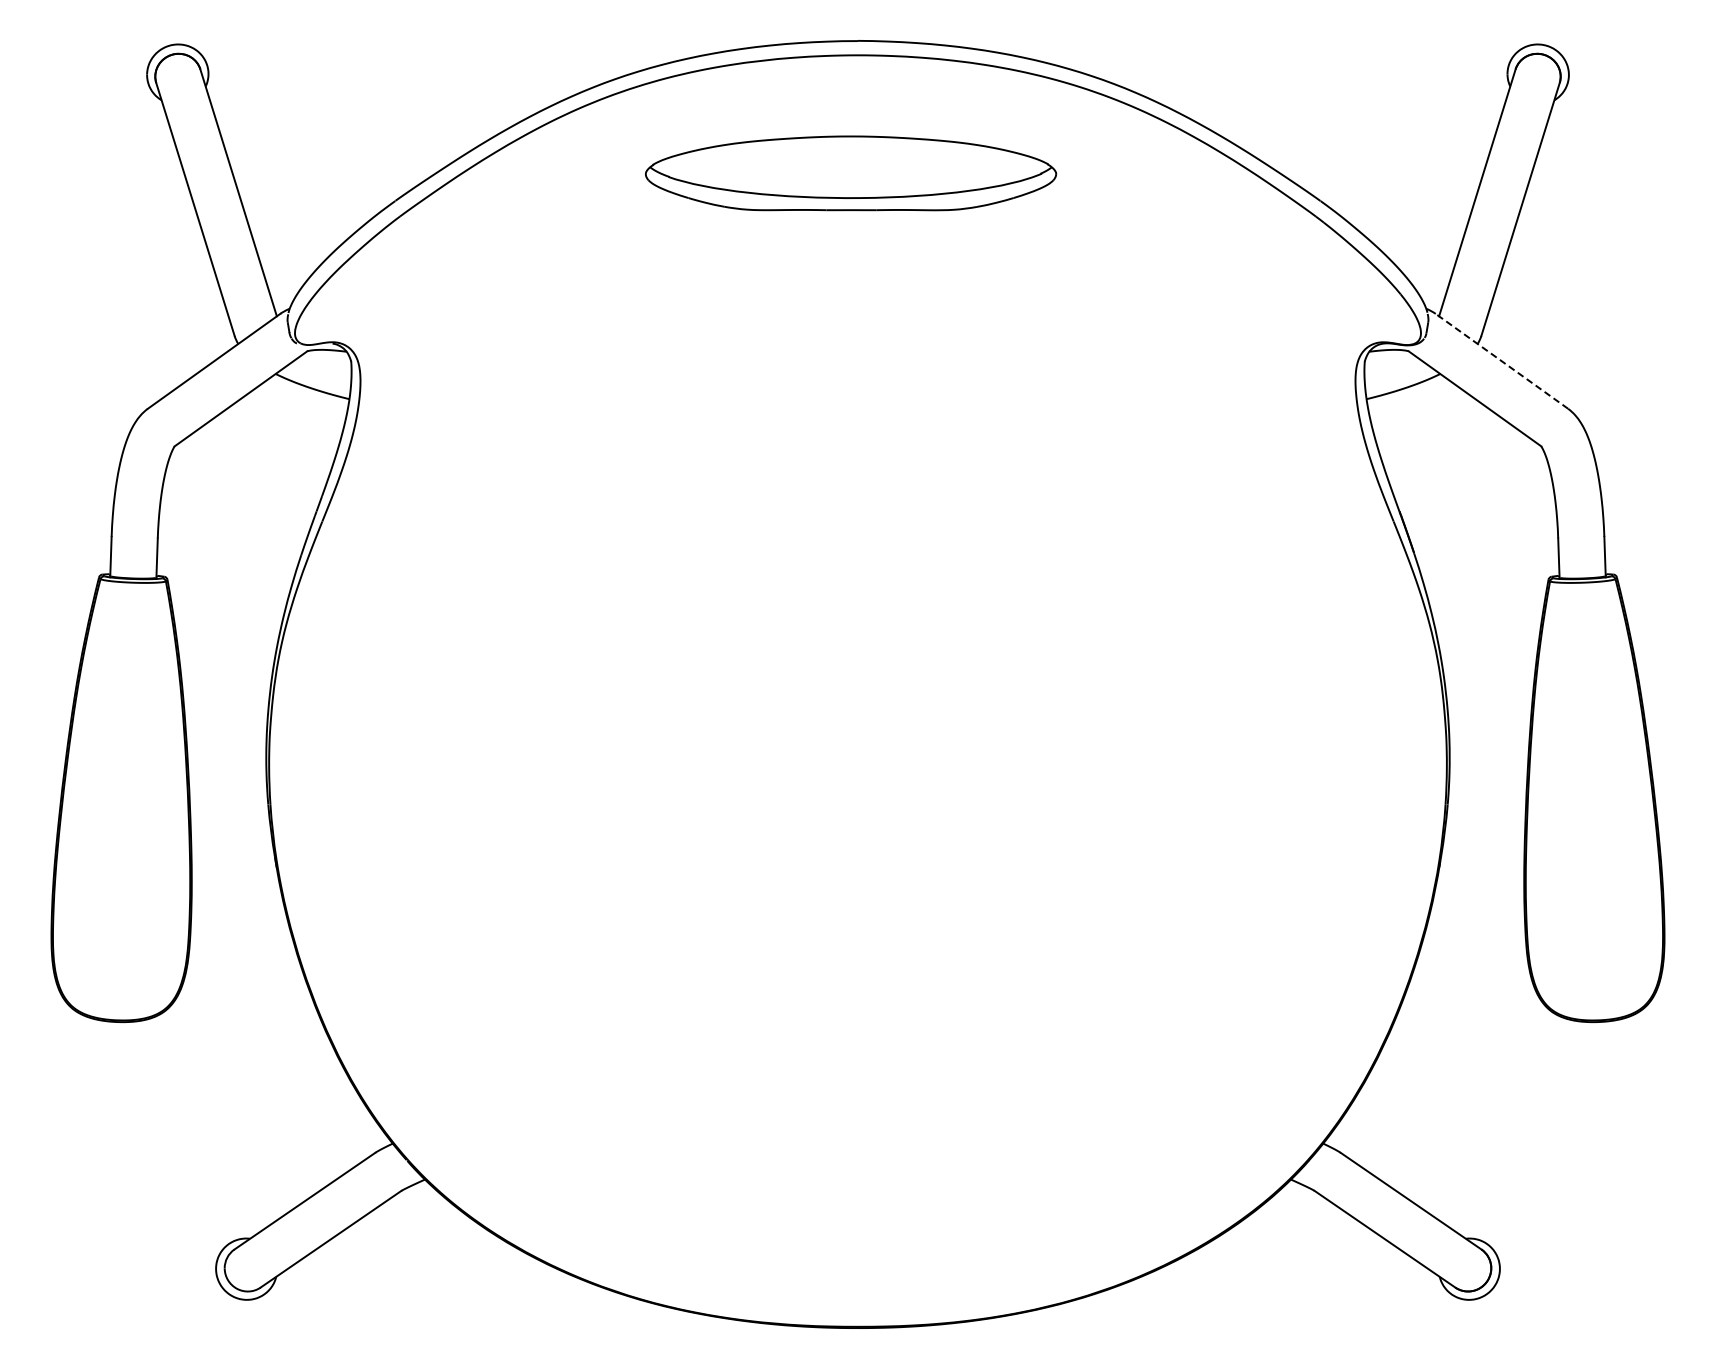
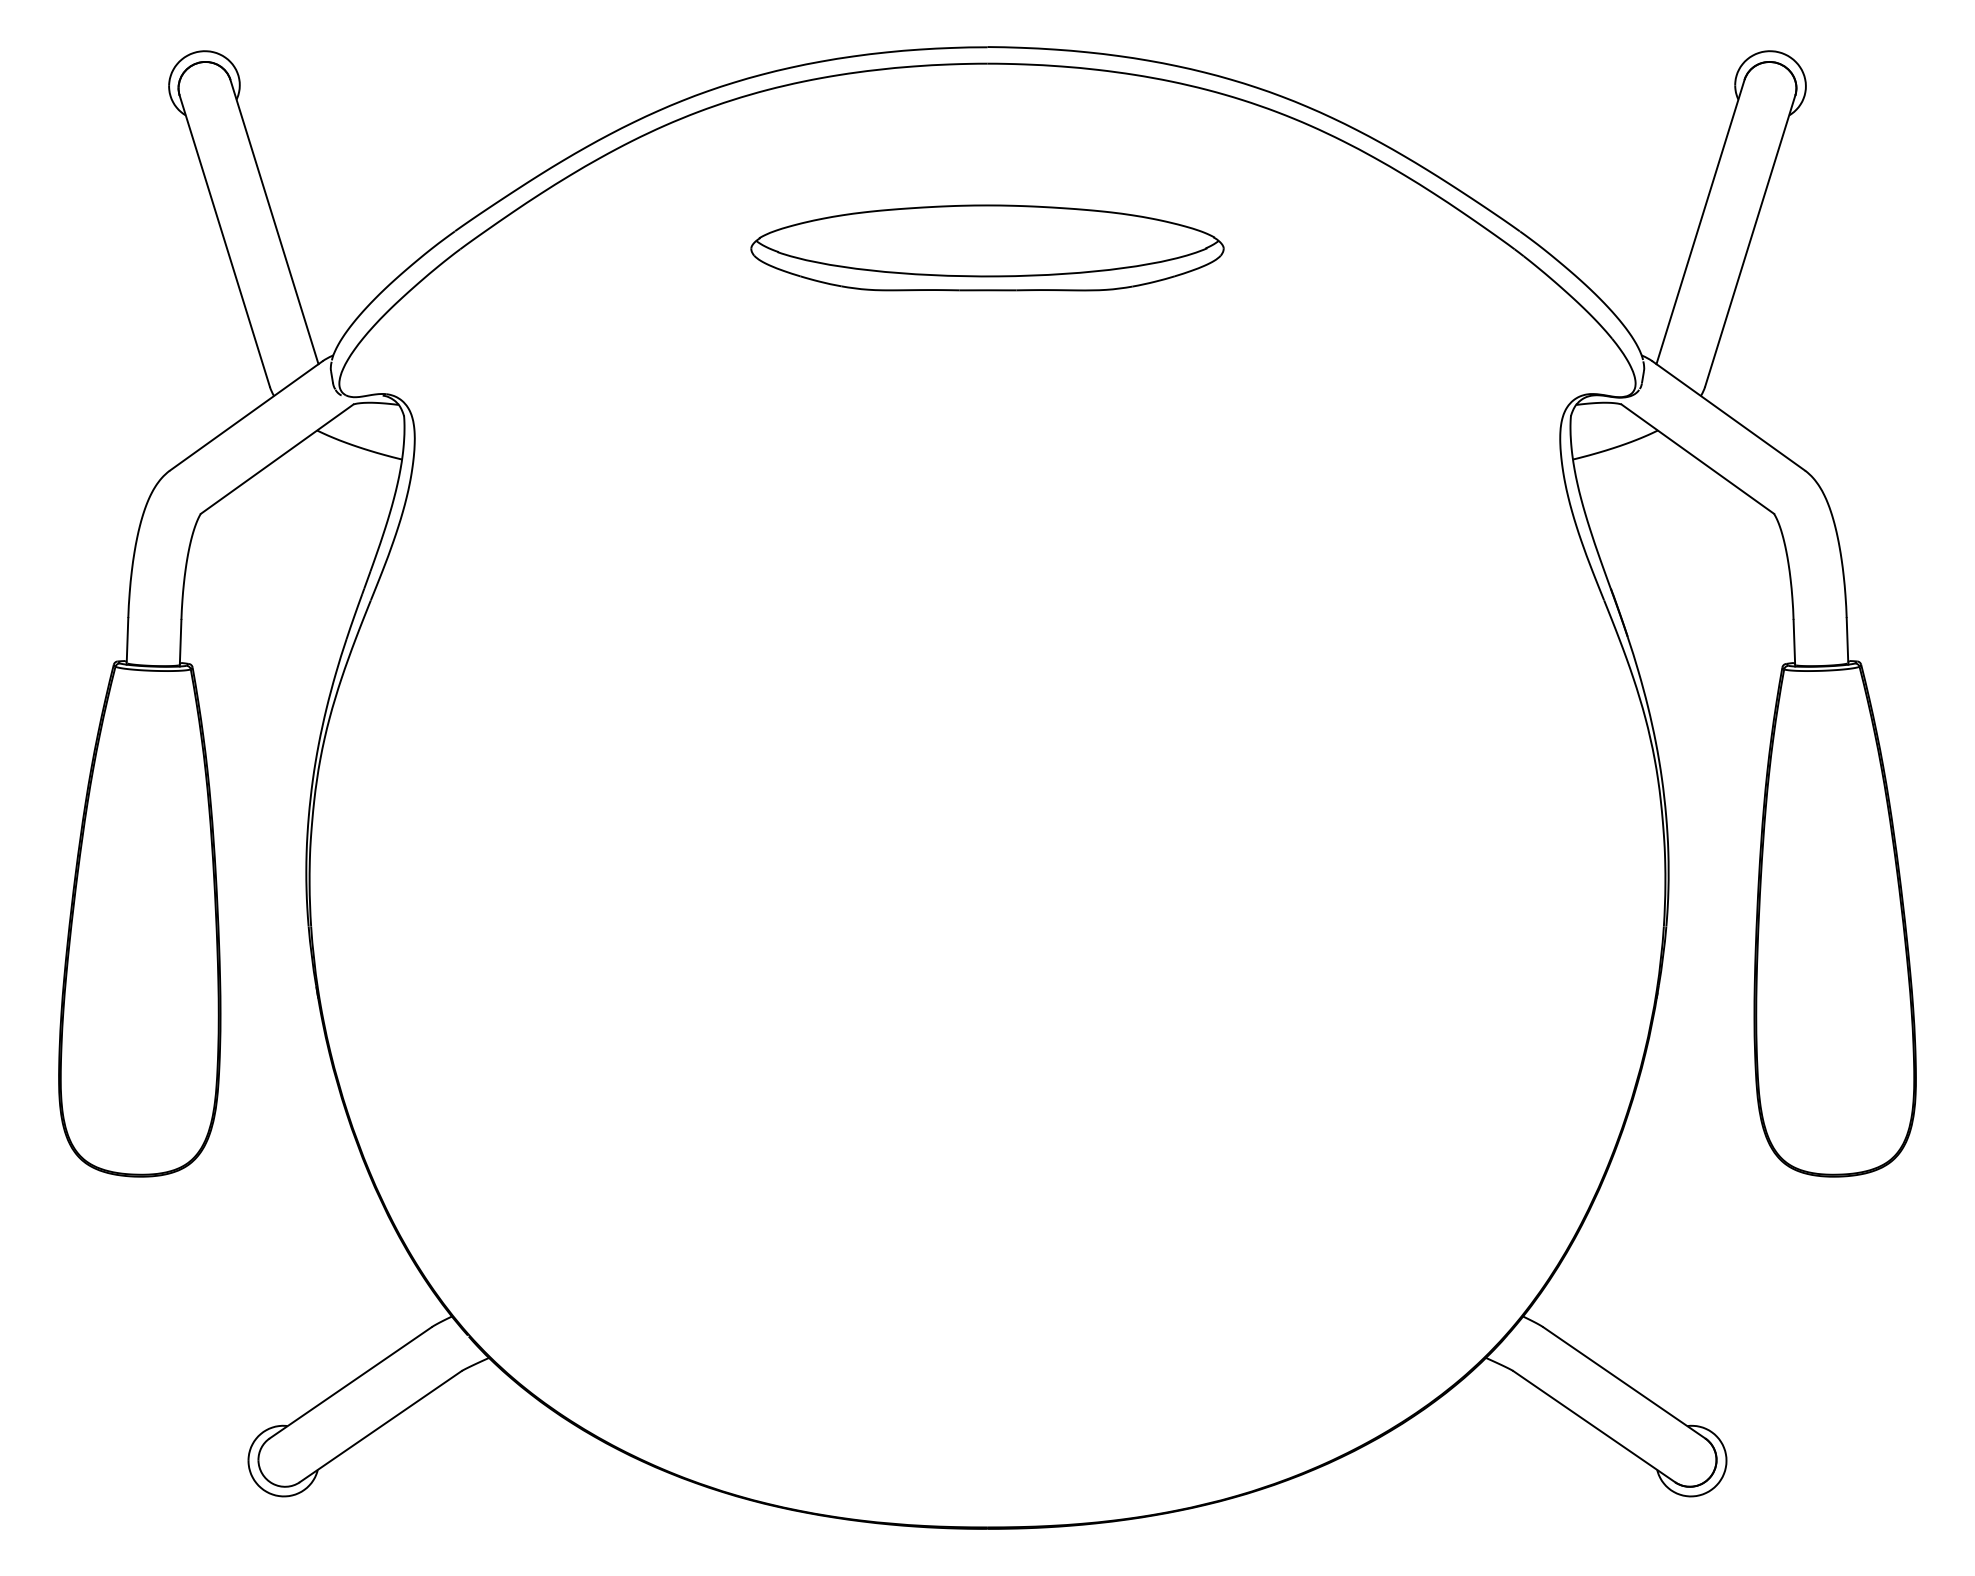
part: (851, 173) -> (988, 248), moved
line: (1501, 361) -> (1728, 416), dashed -> solid

